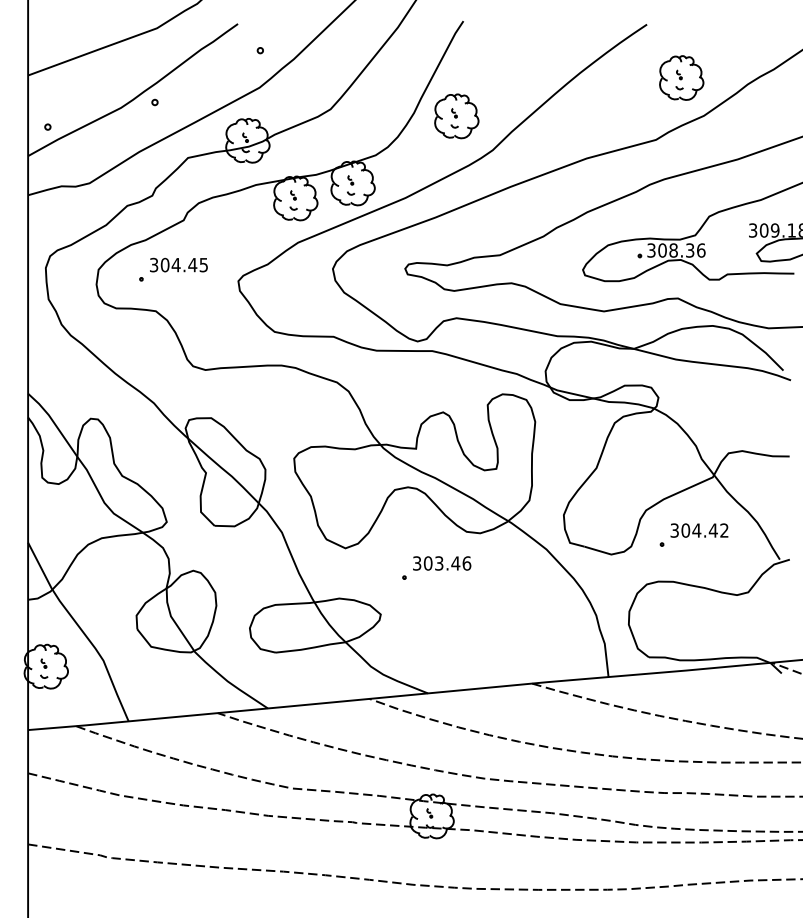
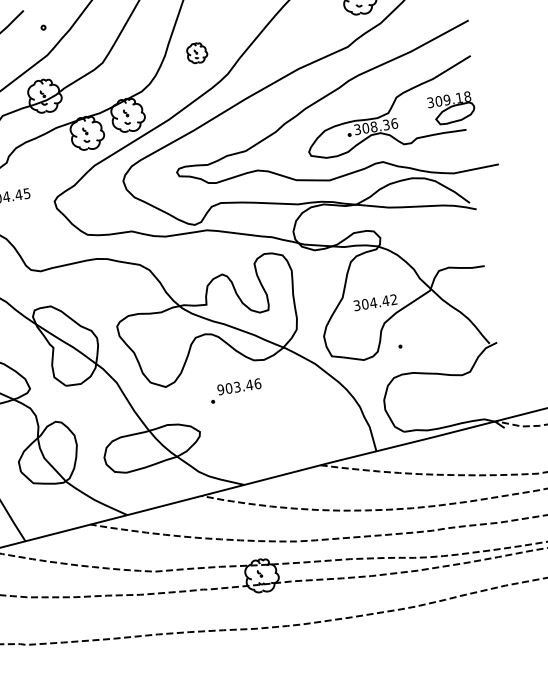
part: (456, 116) -> (196, 53), size x0.6
text: (699, 530) -> (375, 302), moved
text: (416, 563) -> (220, 389), 303.46 -> 903.46

